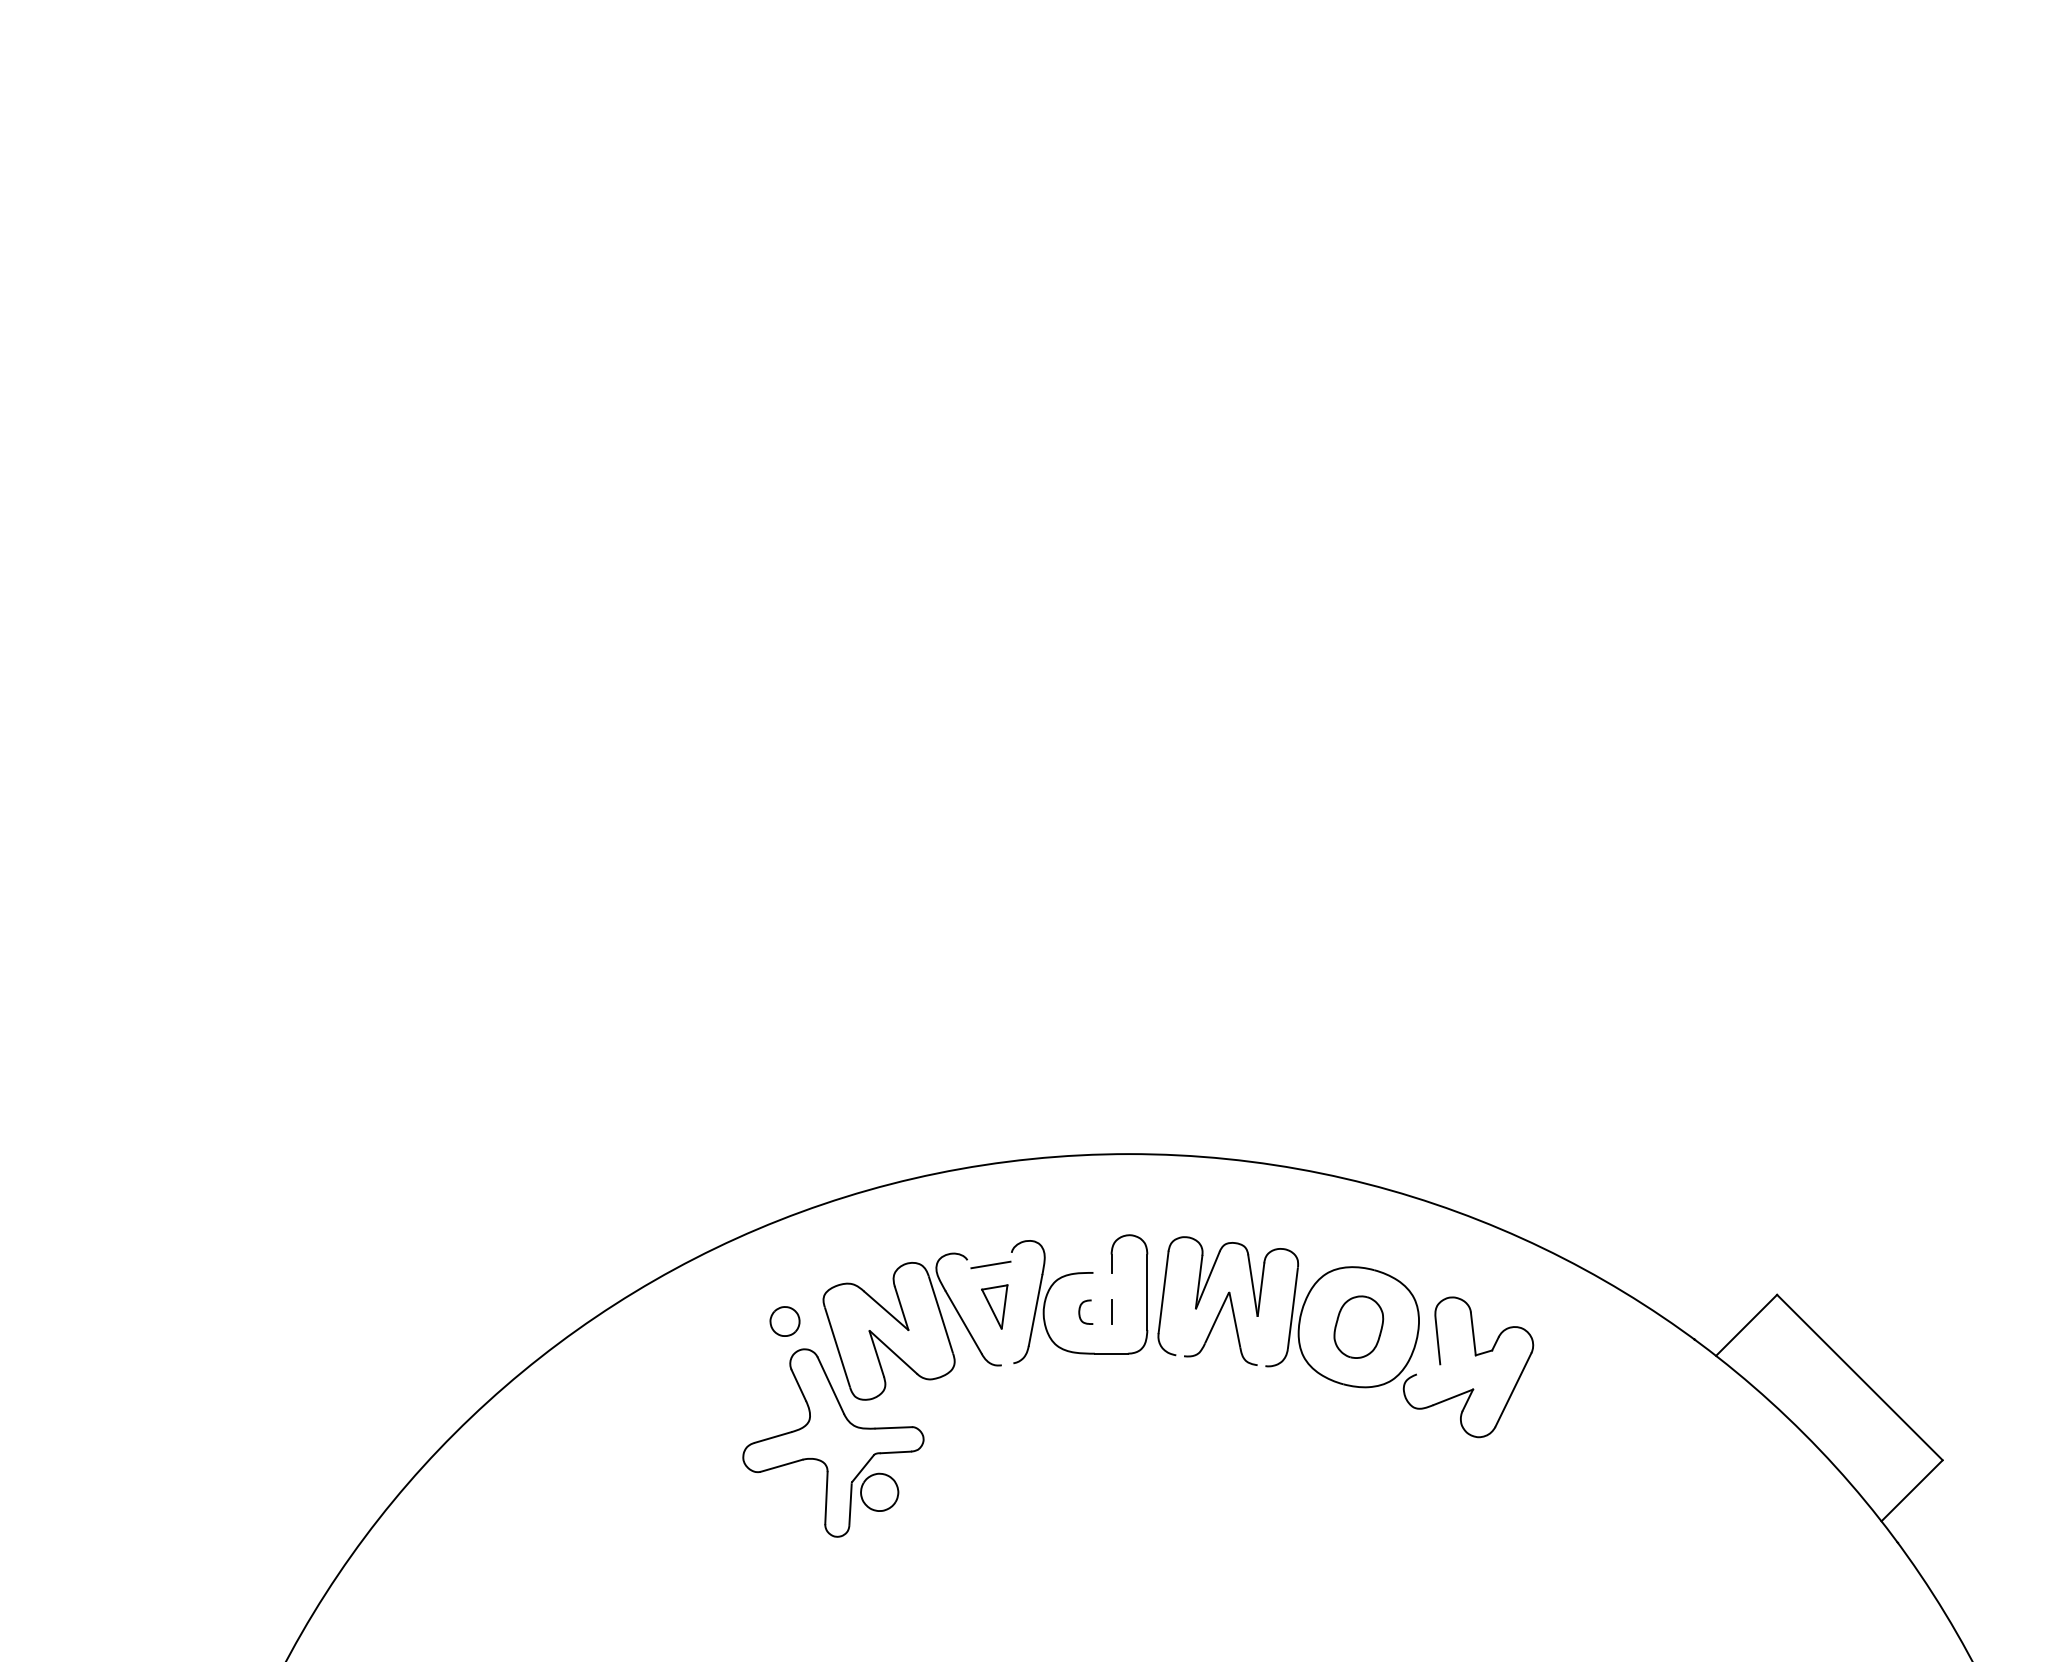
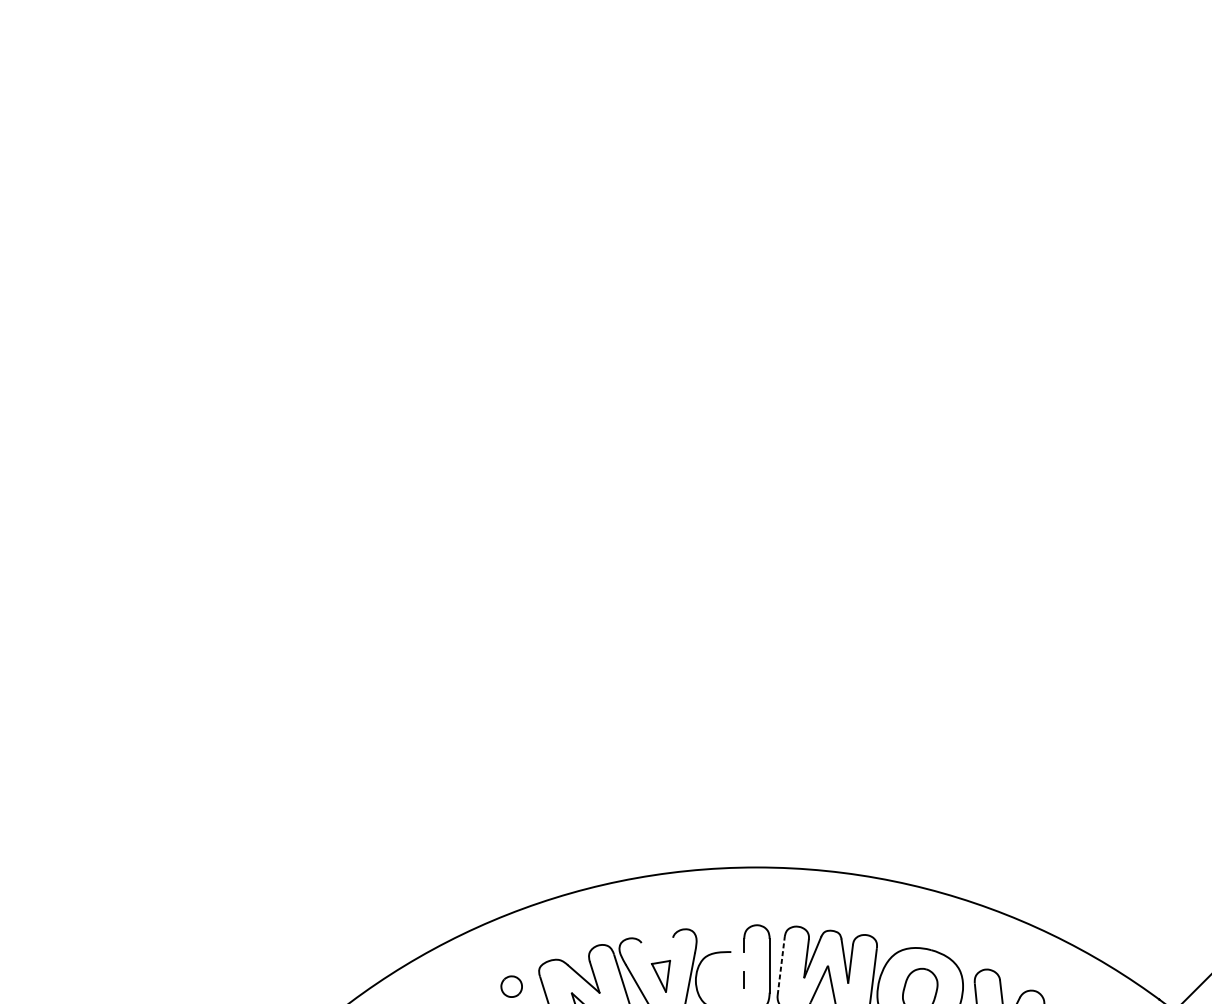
line: (990, 1264) -> (658, 946), removed
line: (1163, 1291) -> (781, 965), solid -> dashed
curve: (1080, 1311) -> (722, 979), removed

